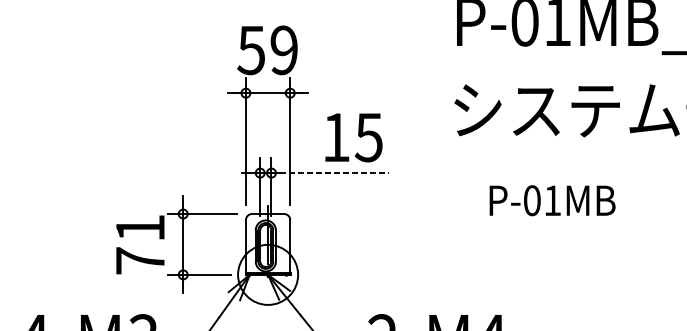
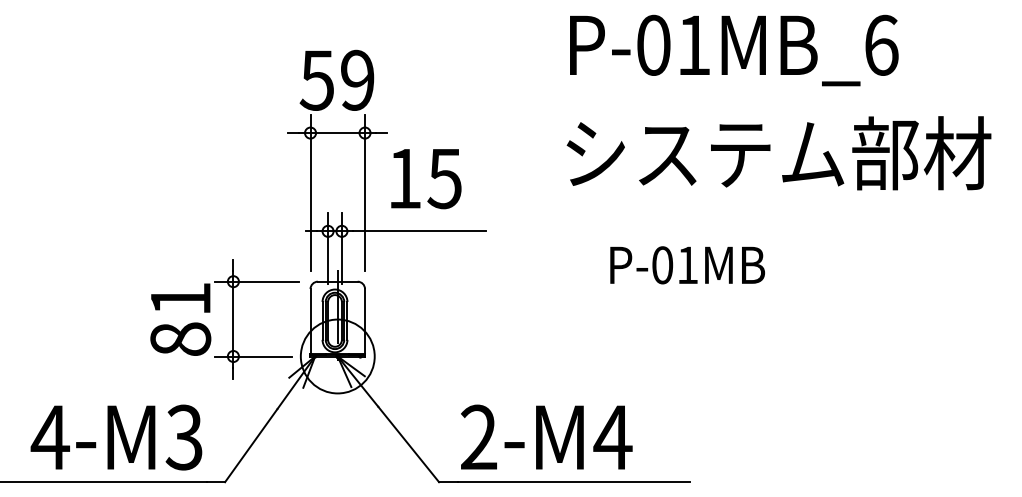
text: (354, 138) -> (426, 179), moved
line: (334, 173) -> (419, 231), dashed -> solid
text: (140, 260) -> (180, 338), 71 -> 81

